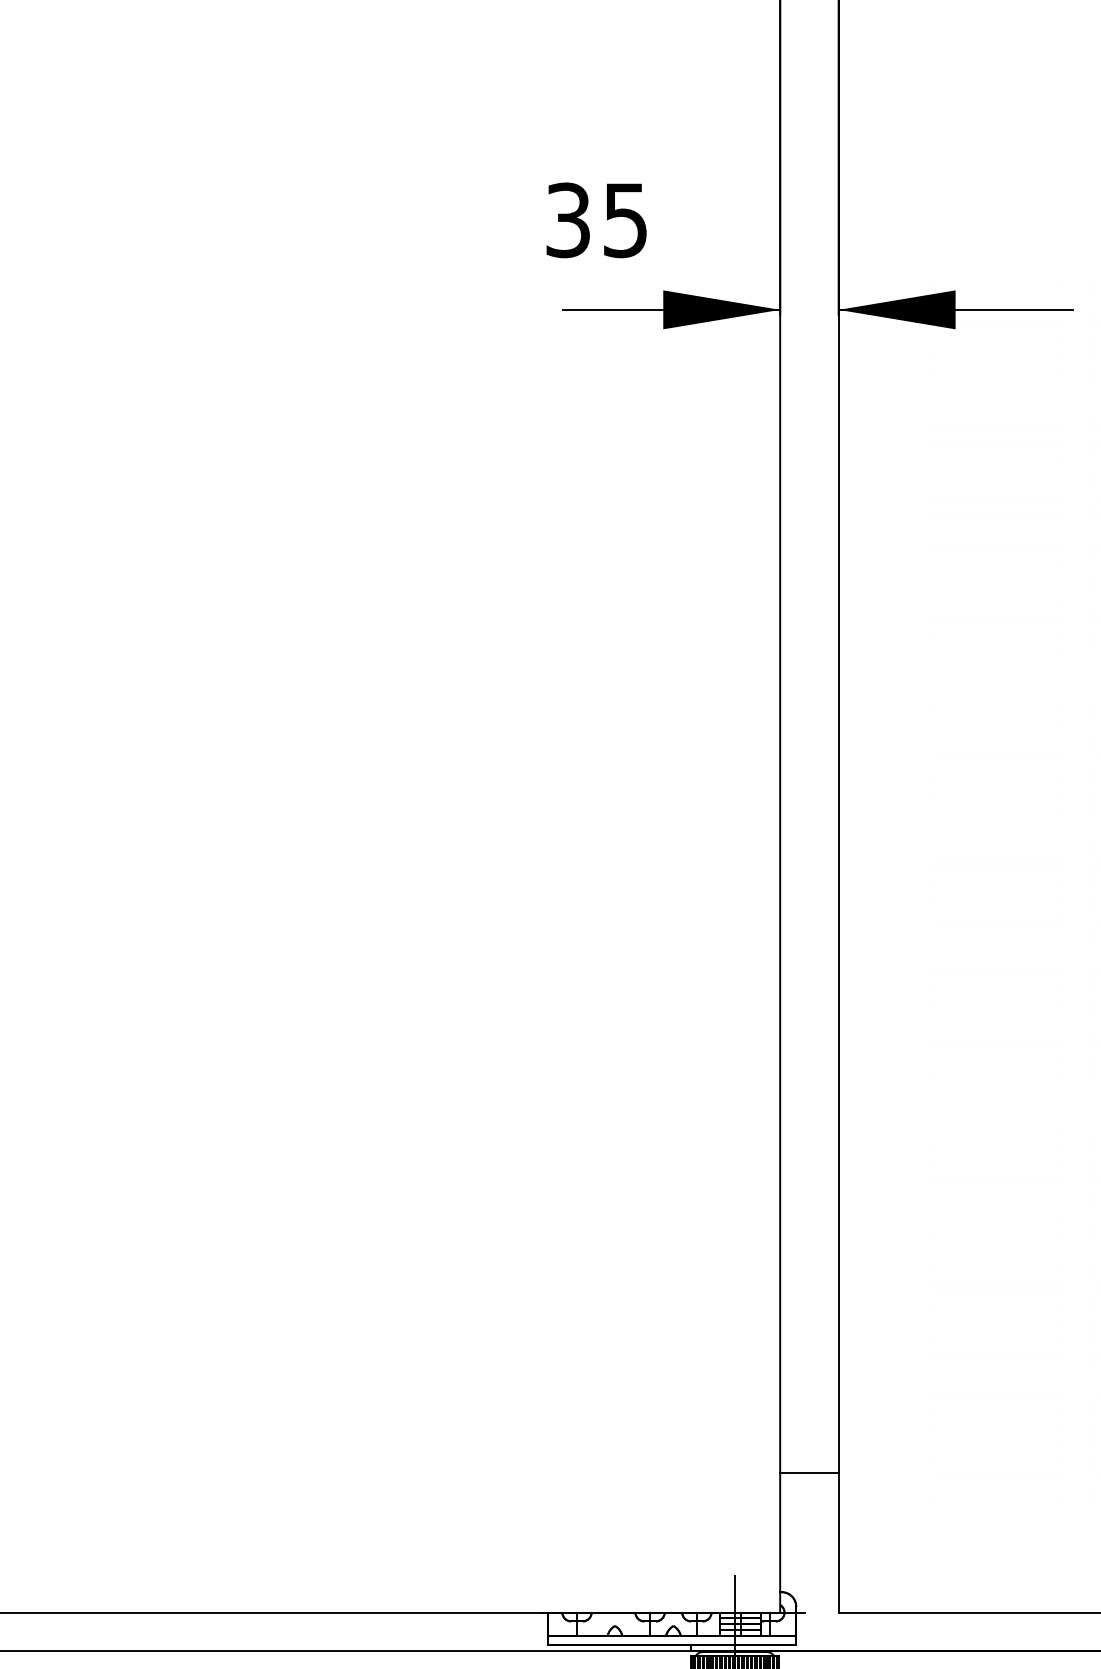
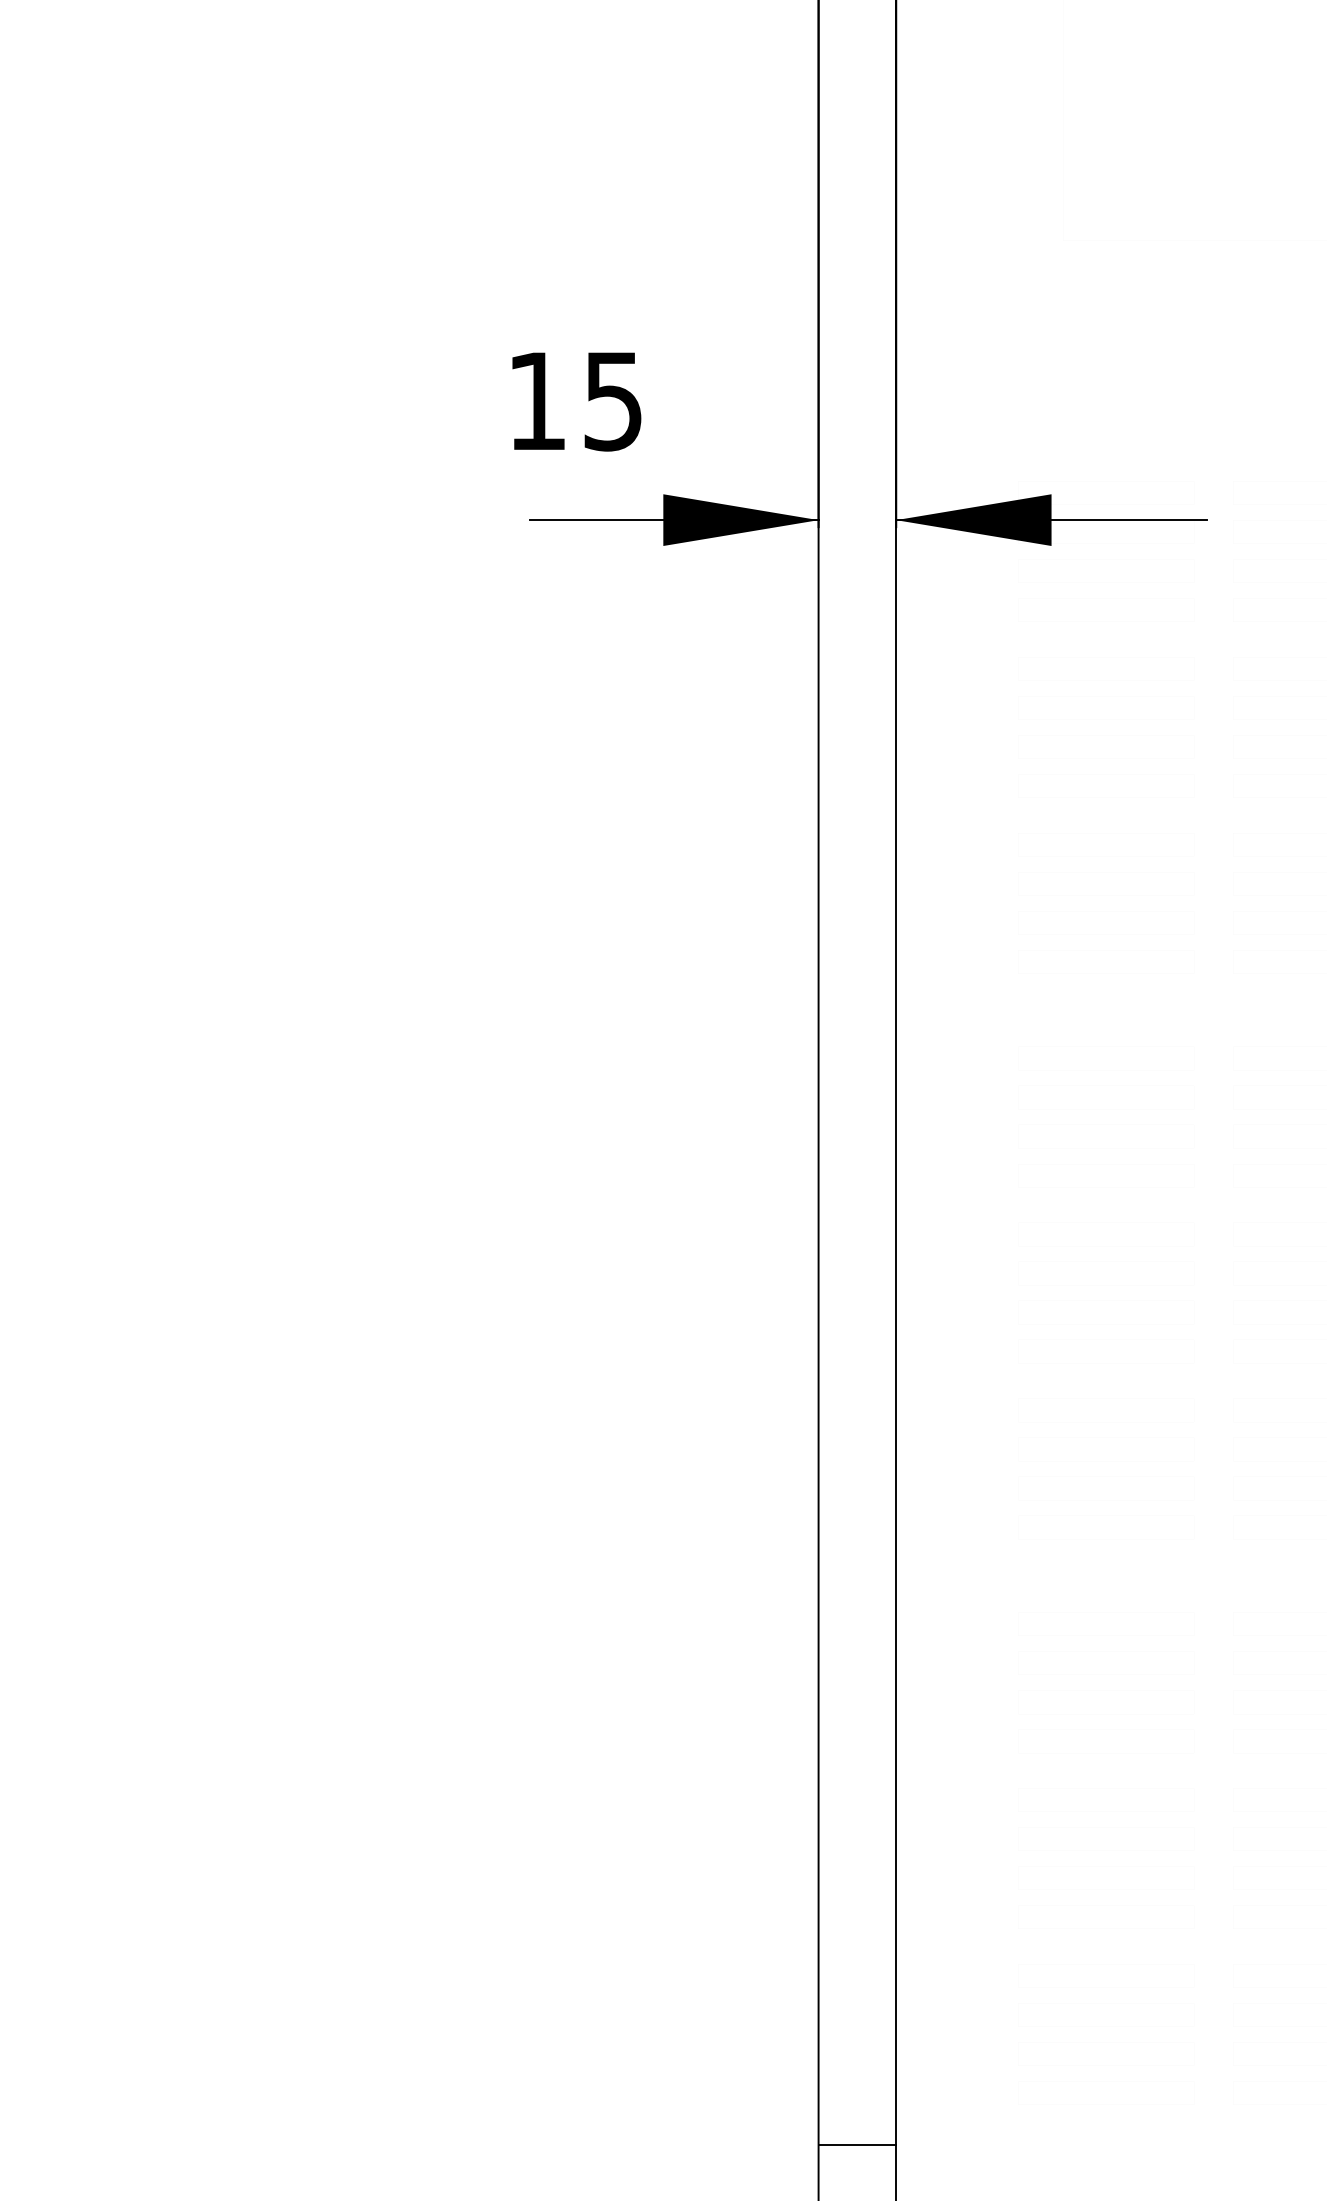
text: (567, 220) -> (536, 401), 35 -> 15
line: (809, 1472) -> (857, 2145), moved

